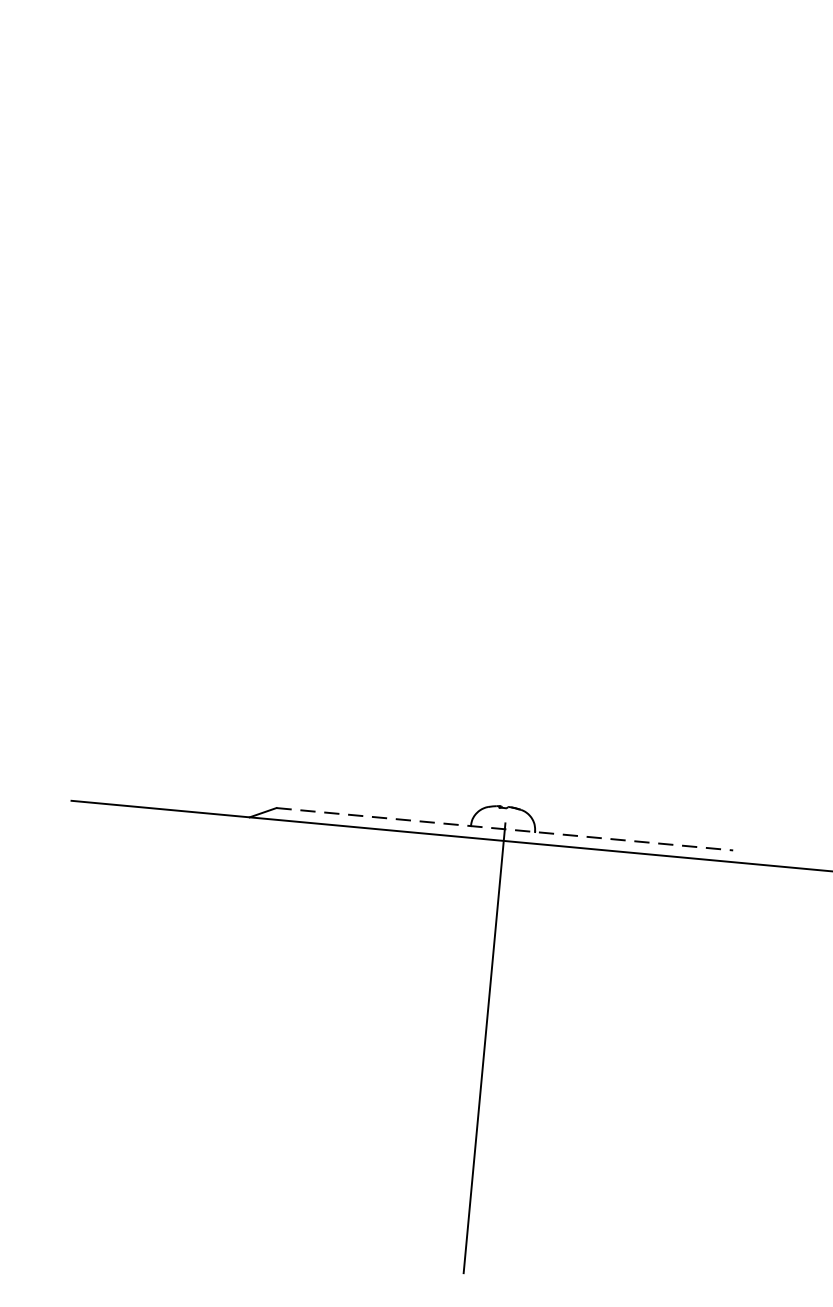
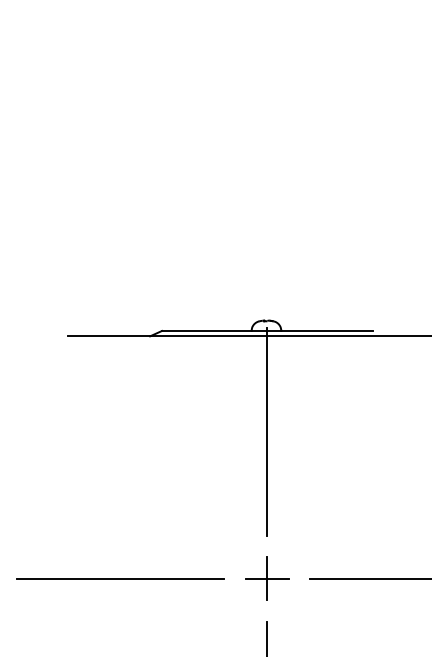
line: (505, 828) -> (267, 330), dashed -> solid

